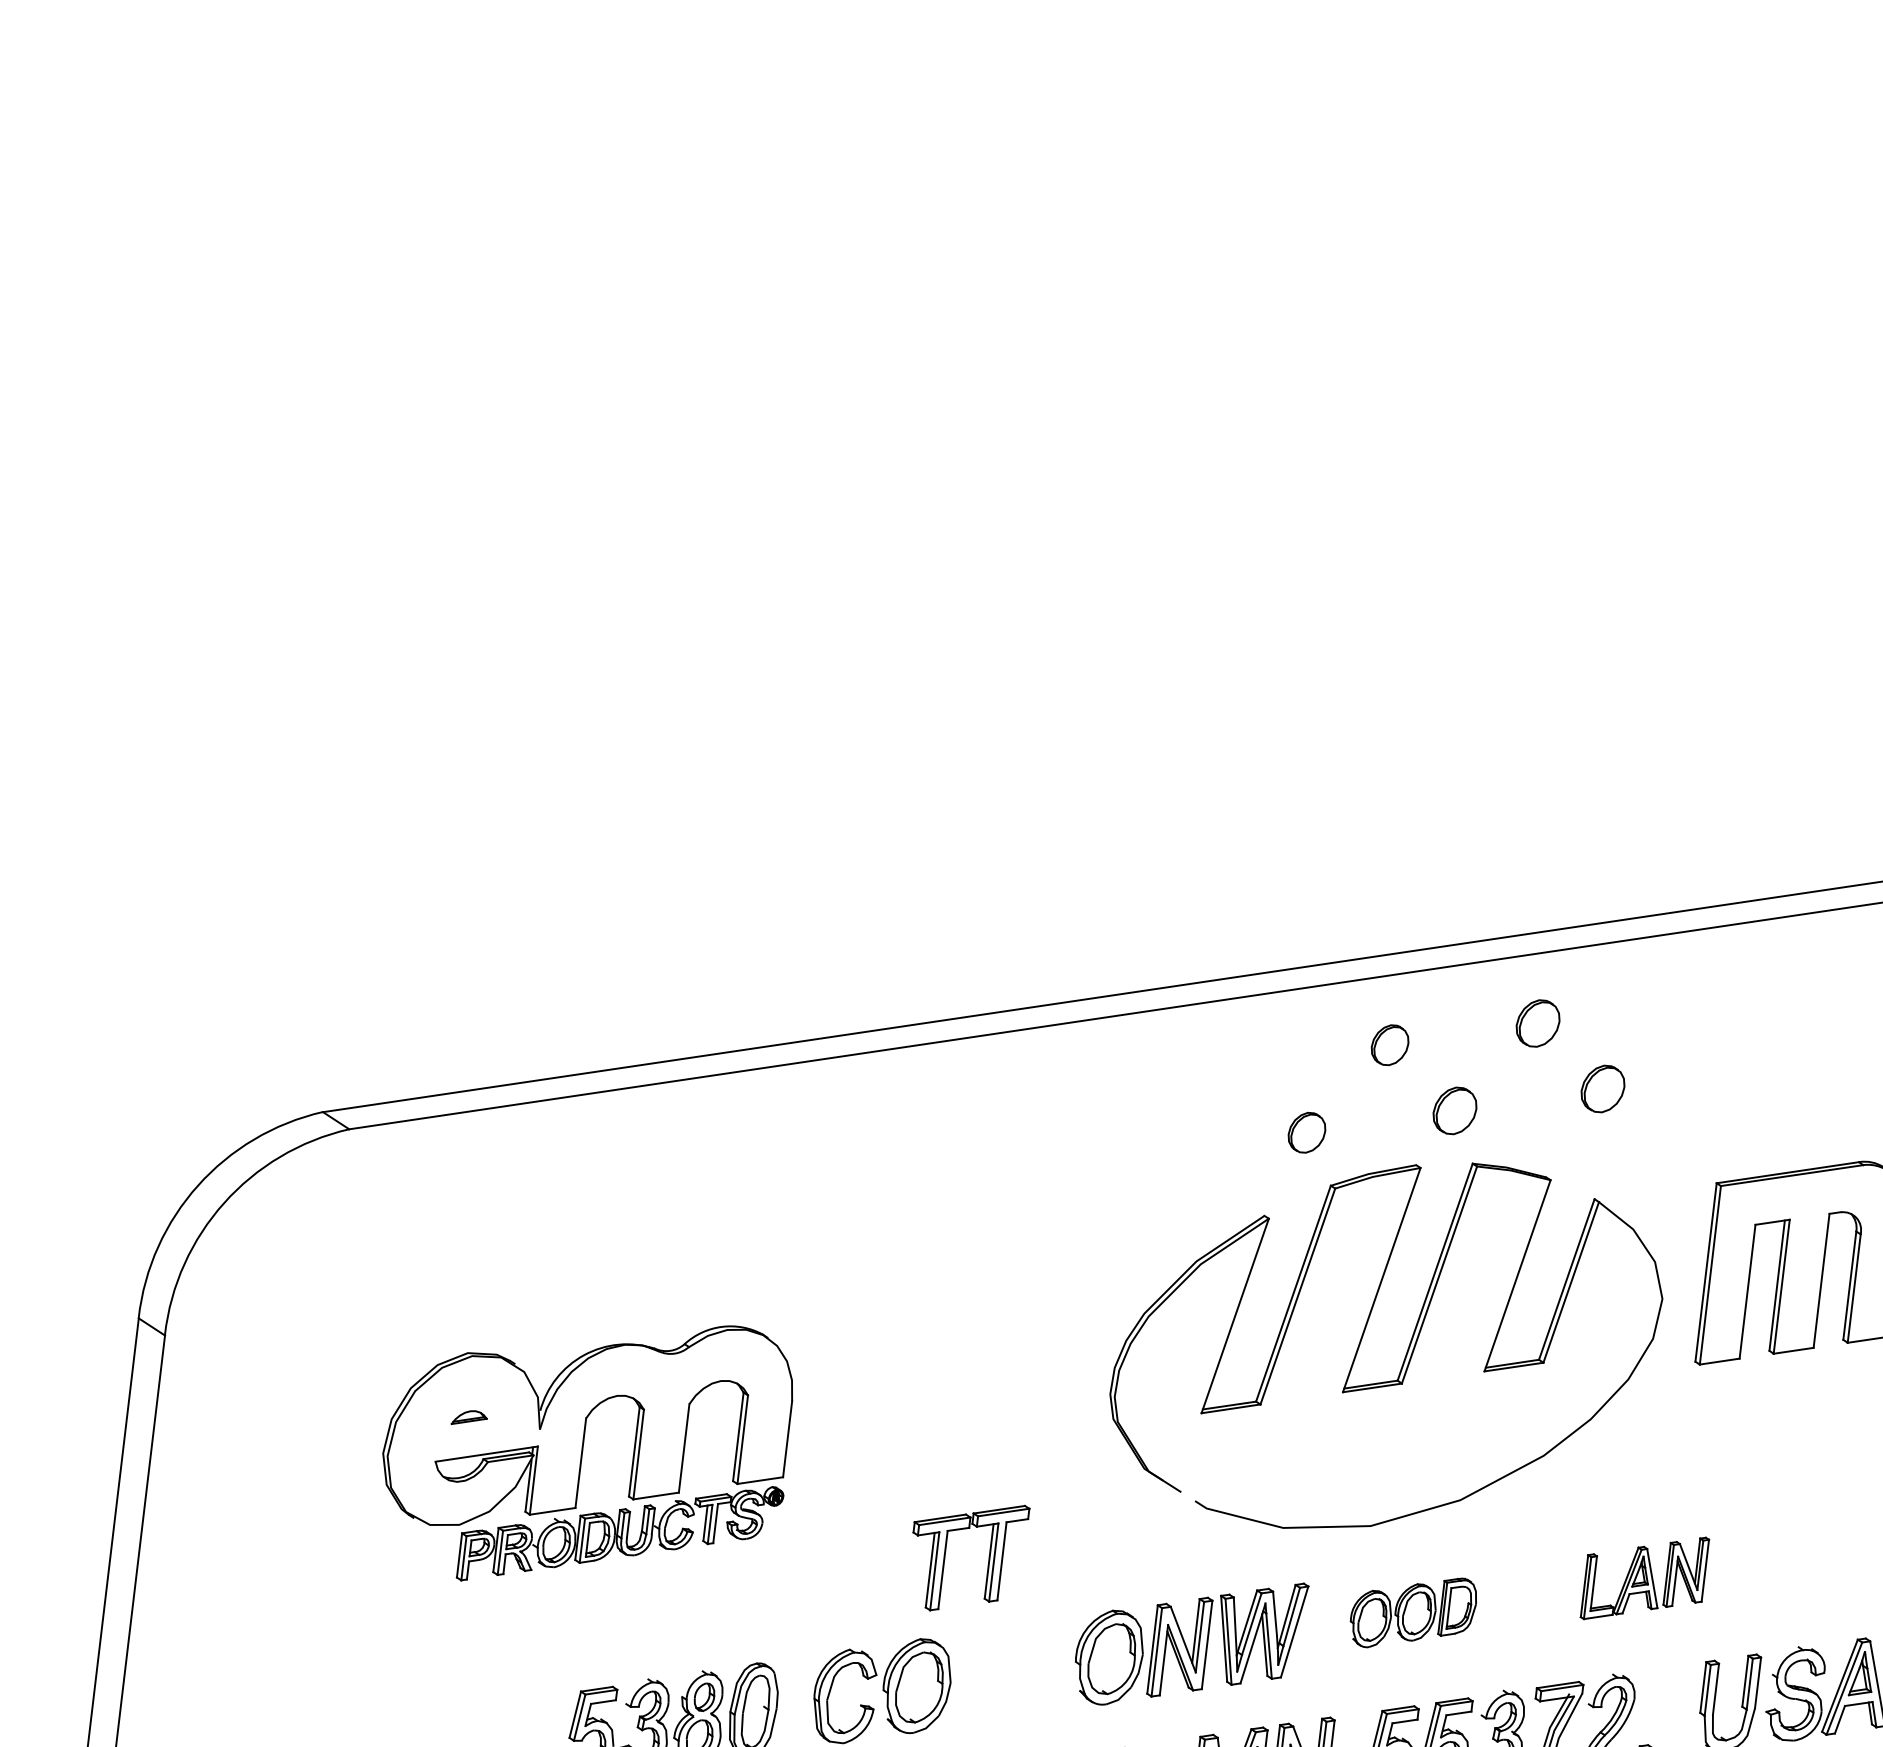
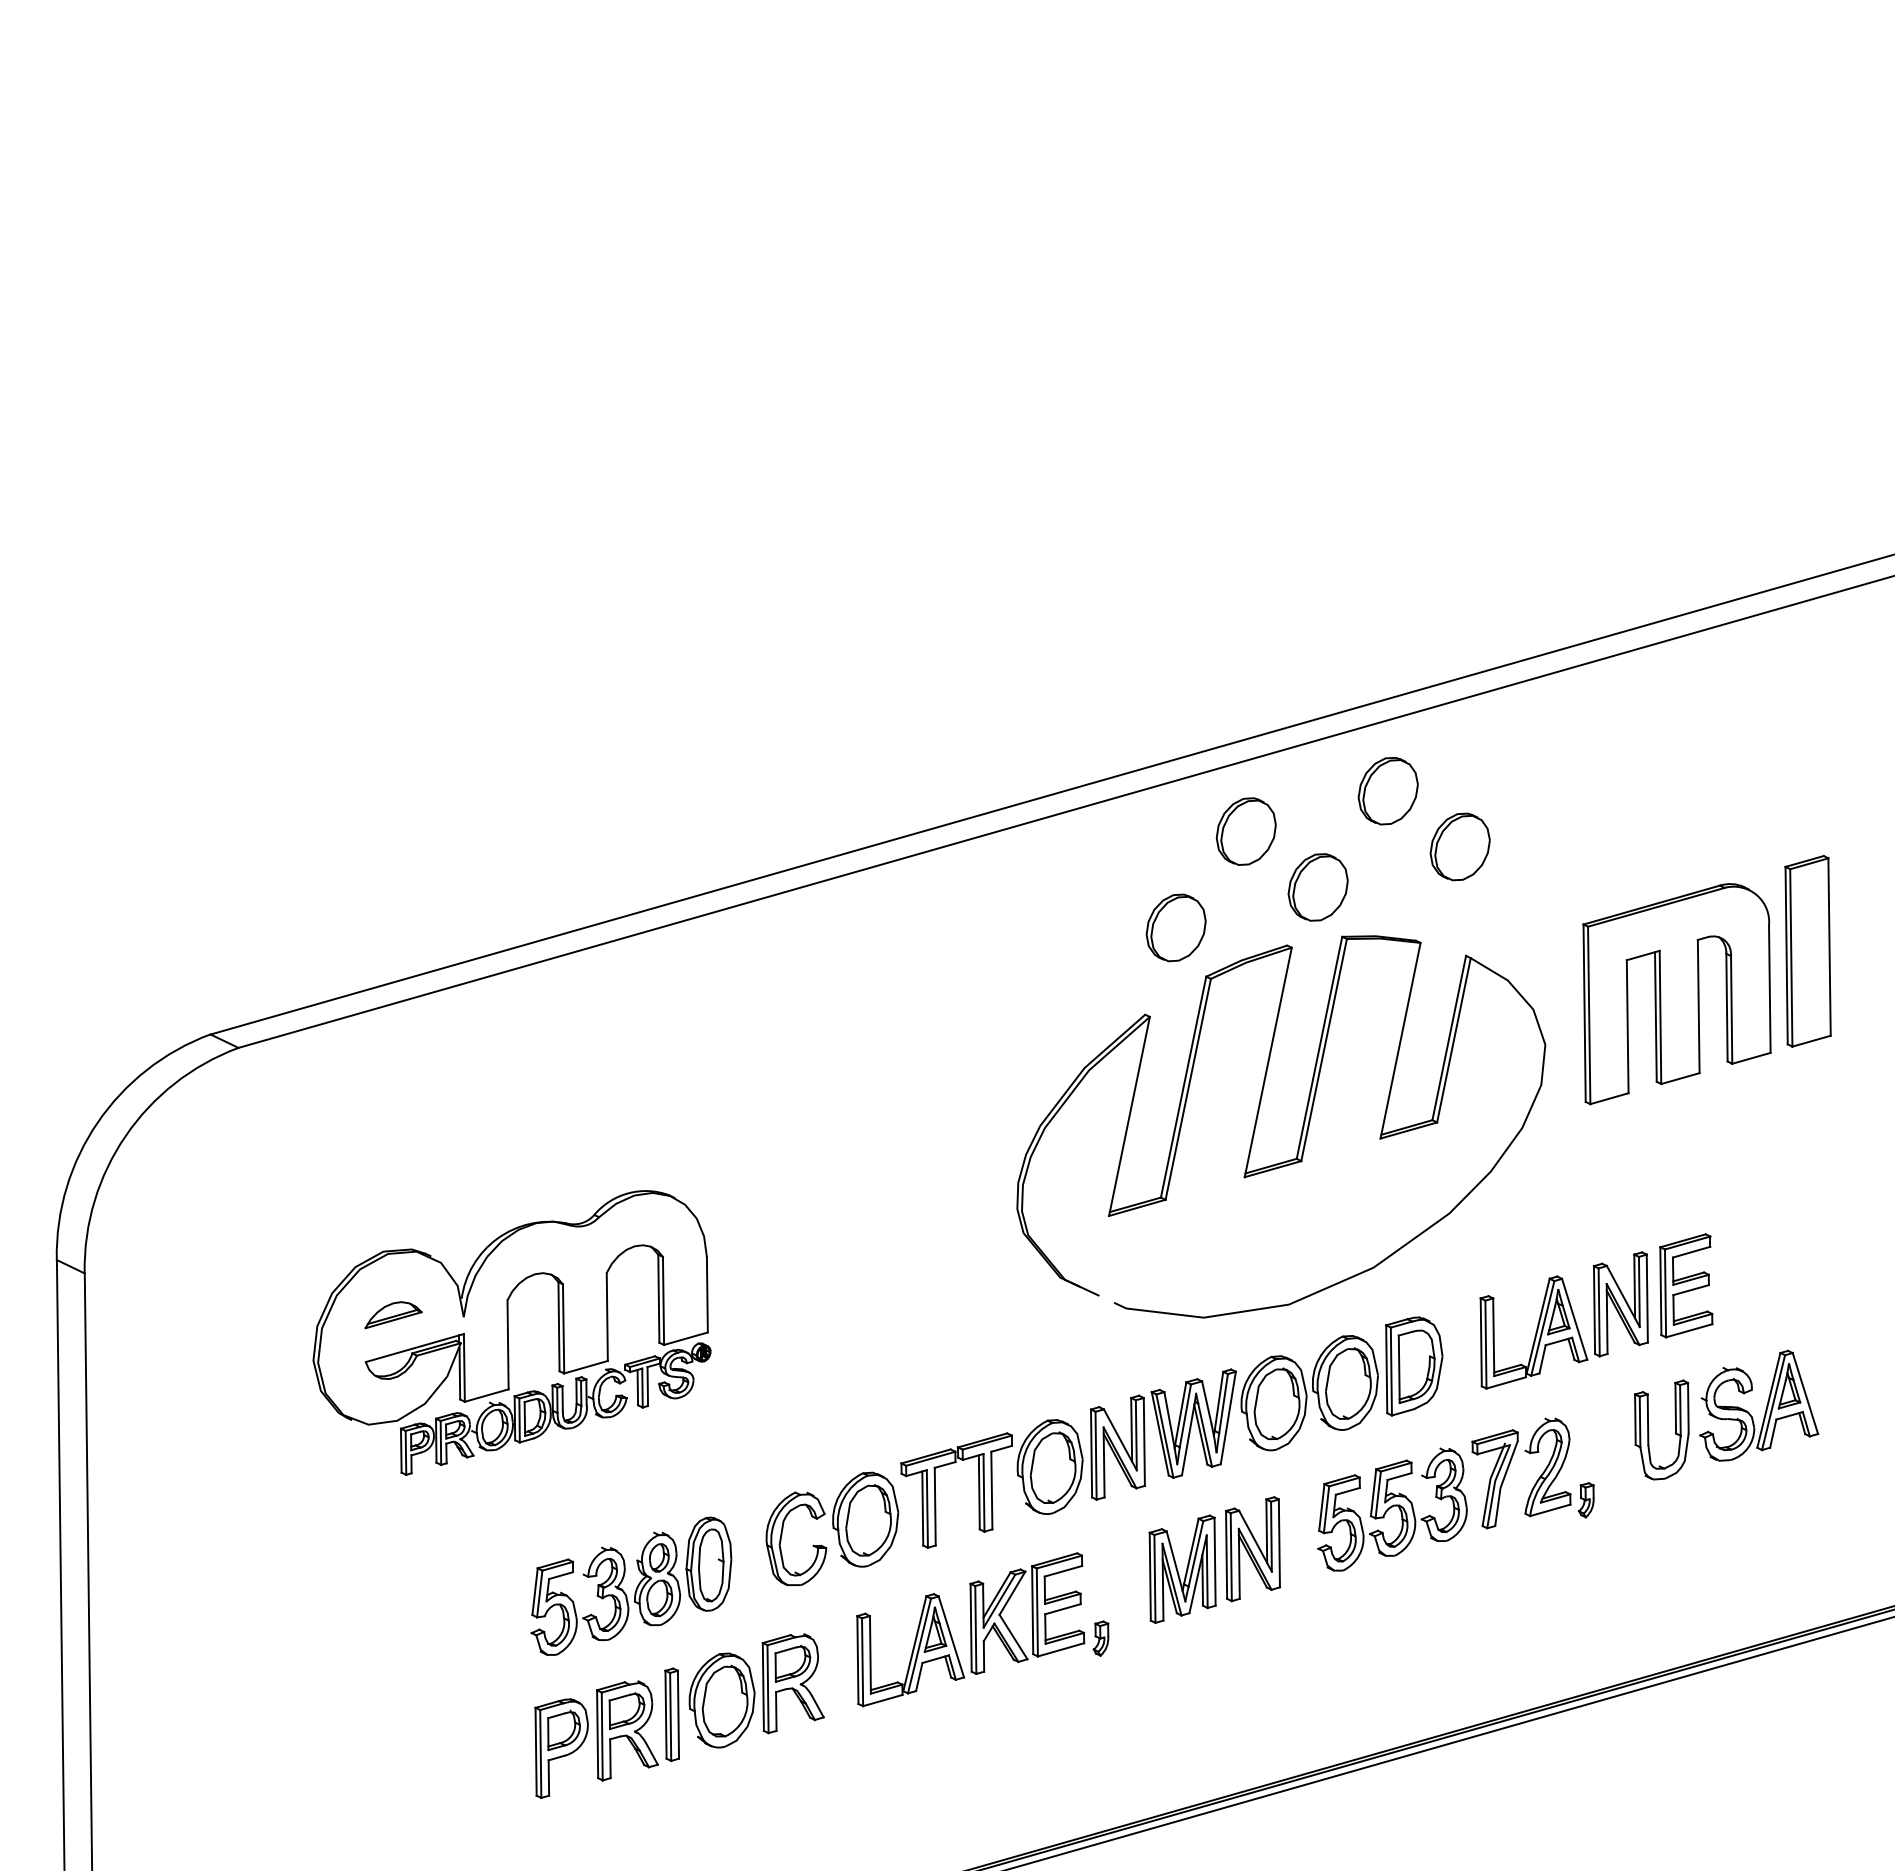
part: (1537, 1023) -> (1387, 791), size x1.43
part: (1389, 1045) -> (1245, 831), size x1.67
part: (1602, 1088) -> (1459, 846), size x1.43
part: (1454, 1110) -> (1317, 887), size x1.43
part: (1306, 1132) -> (1175, 927), size x1.67
part: (469, 1418) -> (393, 1315), size x1.67
part: (945, 1553) -> (935, 1490), moved
part: (1772, 1559) -> (1686, 1285), added
part: (1644, 1578) -> (1563, 1320), size x1.43
part: (1412, 1612) -> (1341, 1383), size x1.67

